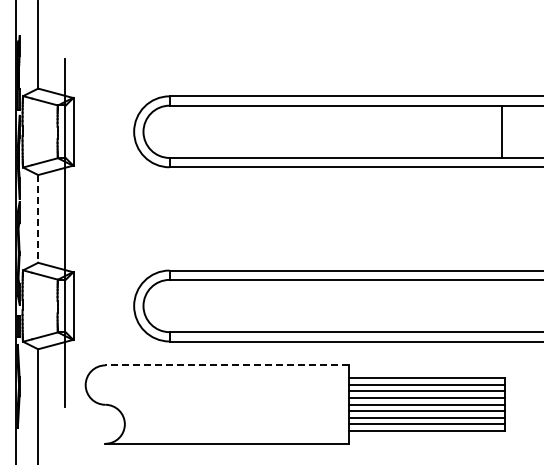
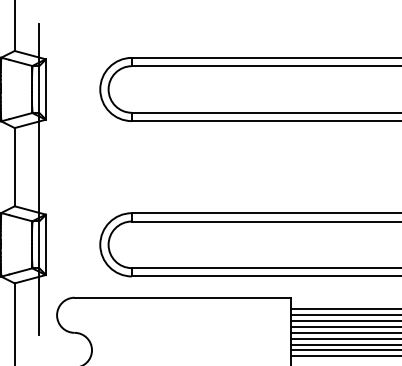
line: (38, 218) -> (15, 166), dashed -> solid
line: (226, 365) -> (182, 297), dashed -> solid

